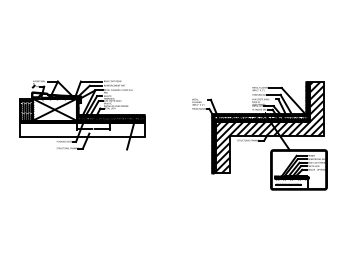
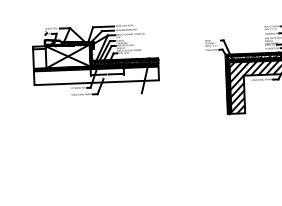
hatch: (26, 110) -> (39, 58), removed

